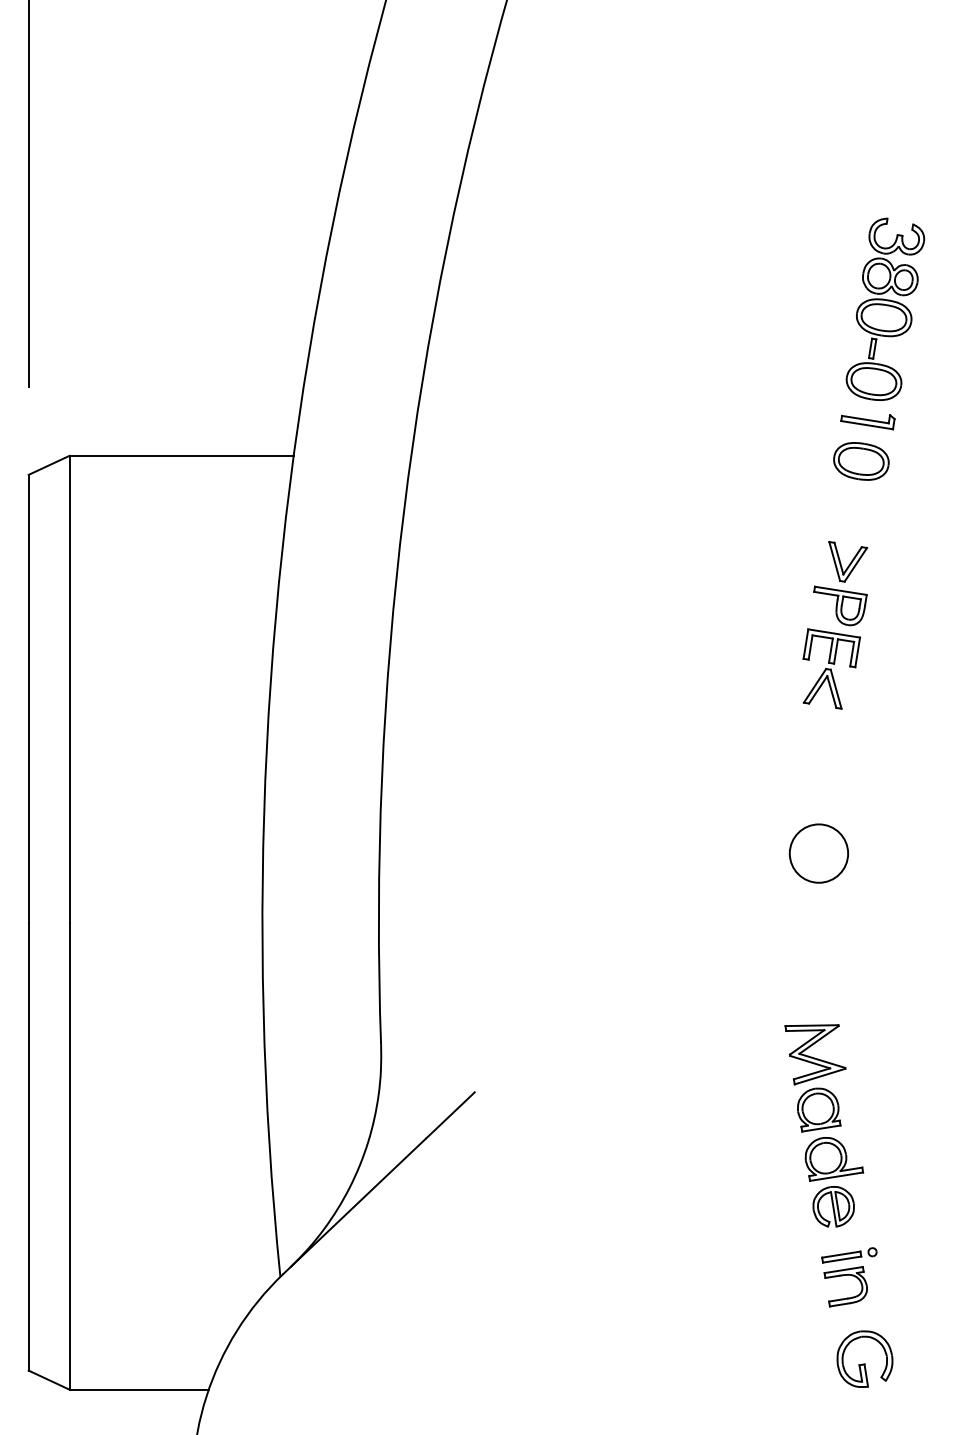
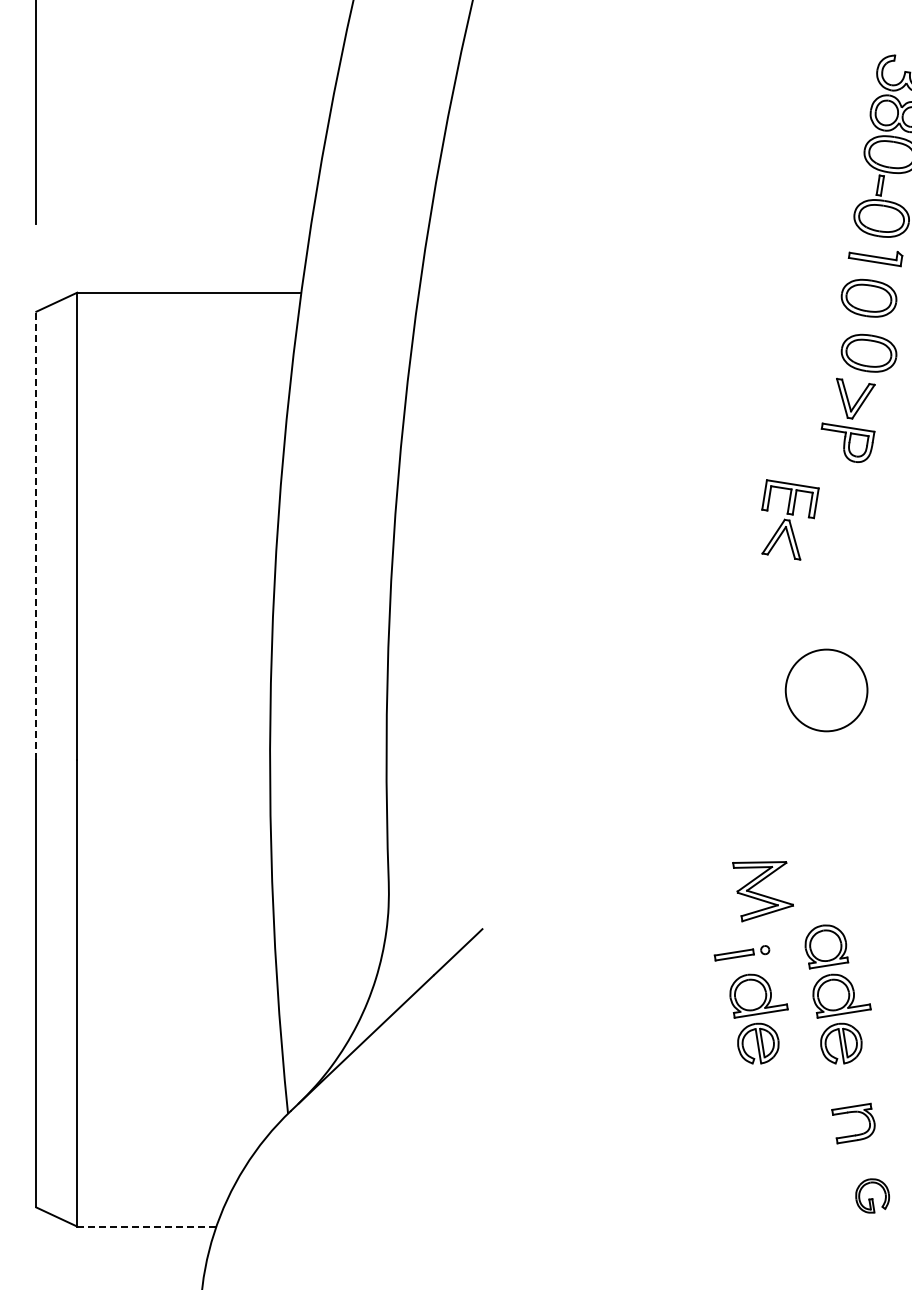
part: (861, 516) -> (869, 353), added
part: (831, 668) -> (790, 519), moved
line: (28, 698) -> (36, 535), solid -> dashed
circle: (818, 853) -> (826, 690), size x1.4
part: (815, 1054) -> (763, 891), moved
part: (751, 1182) -> (759, 1019), added
part: (849, 1255) -> (742, 953), moved
part: (864, 1358) -> (872, 1195), size x0.6
line: (139, 1389) -> (147, 1226), solid -> dashed

